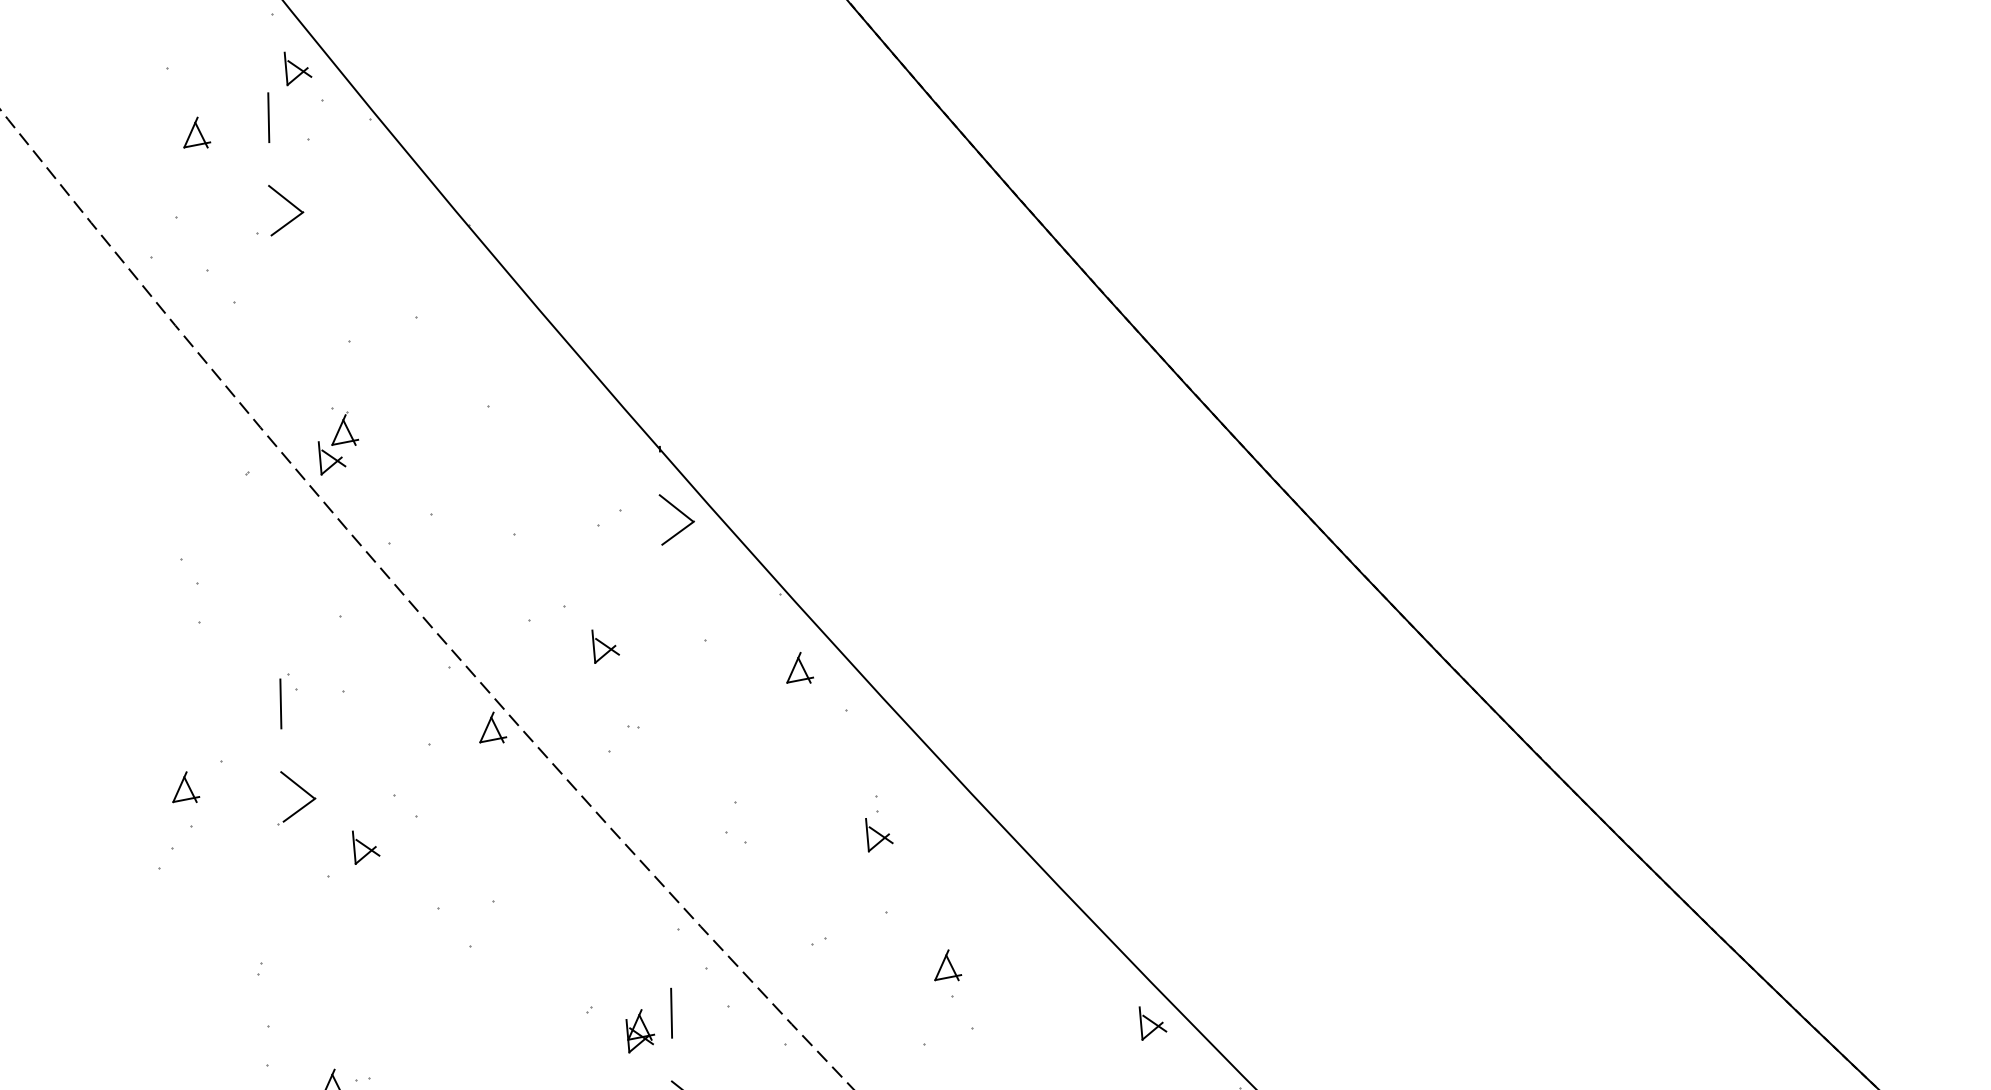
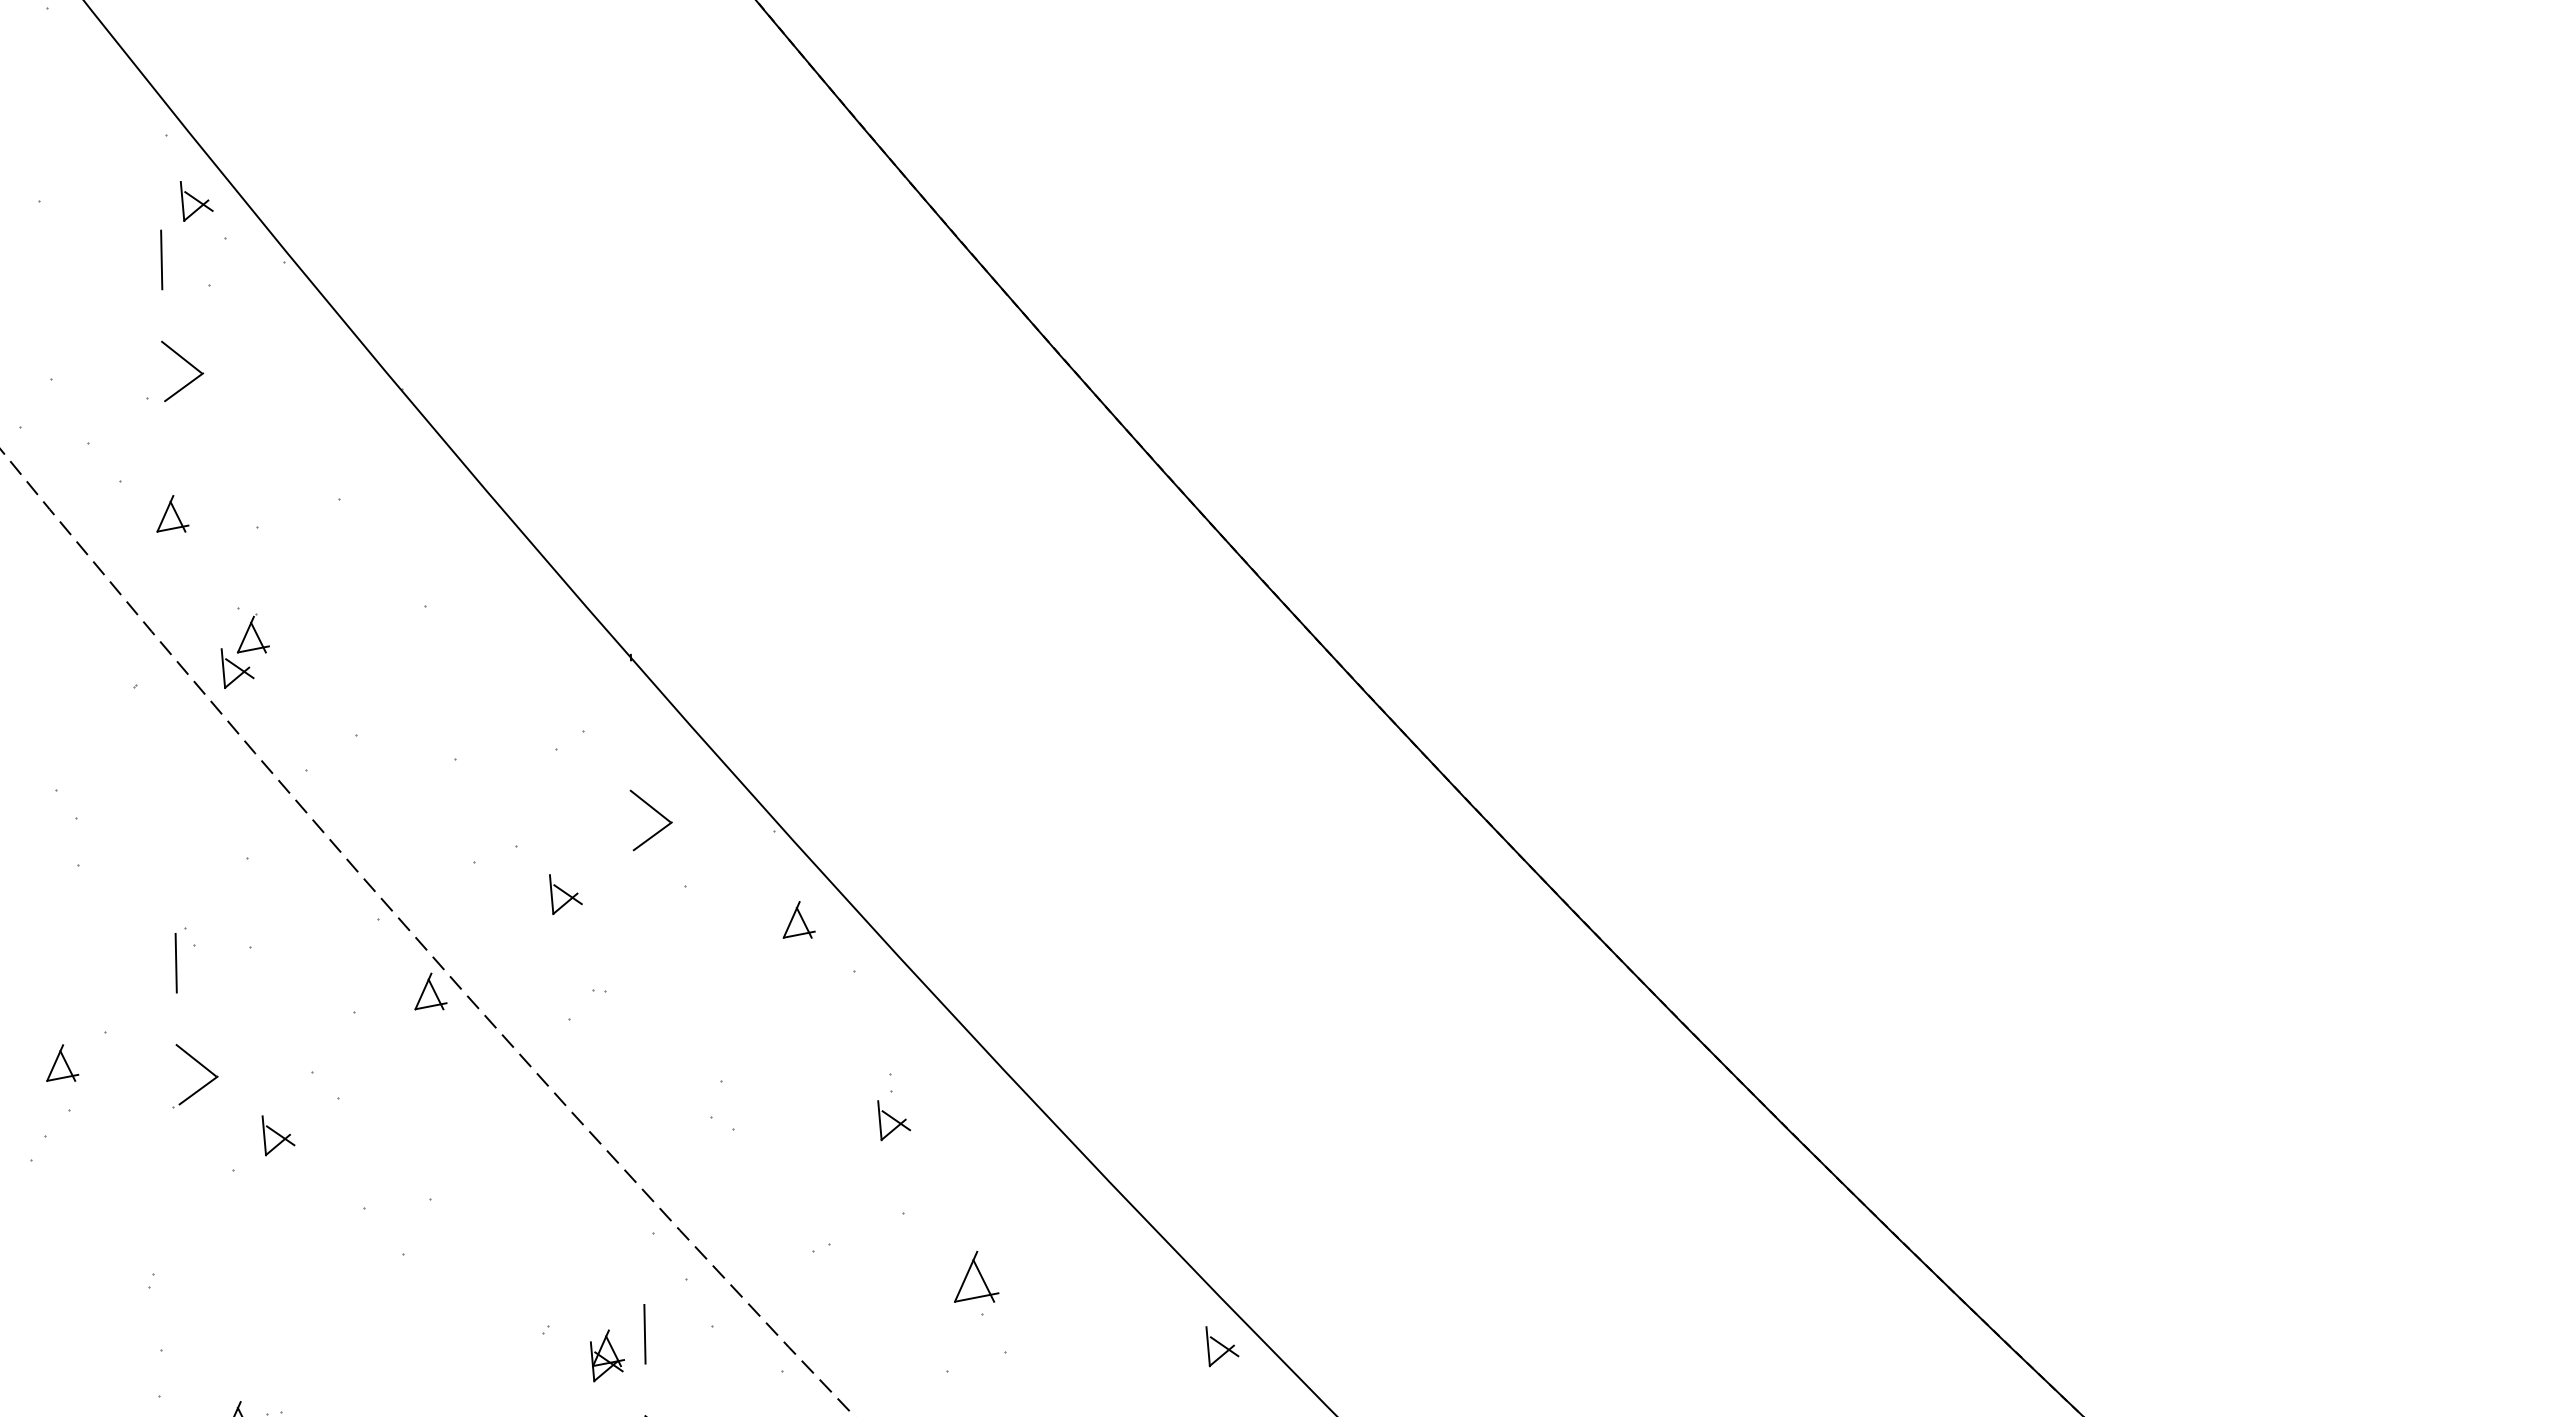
part: (196, 132) -> (172, 513), moved
part: (682, 514) -> (657, 813), moved
part: (947, 965) -> (976, 1276), size x1.4

